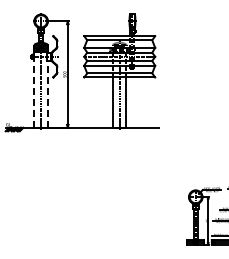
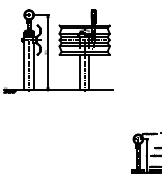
line: (34, 90) -> (24, 63), dashed -> solid
line: (47, 93) -> (33, 66), dashed -> solid

